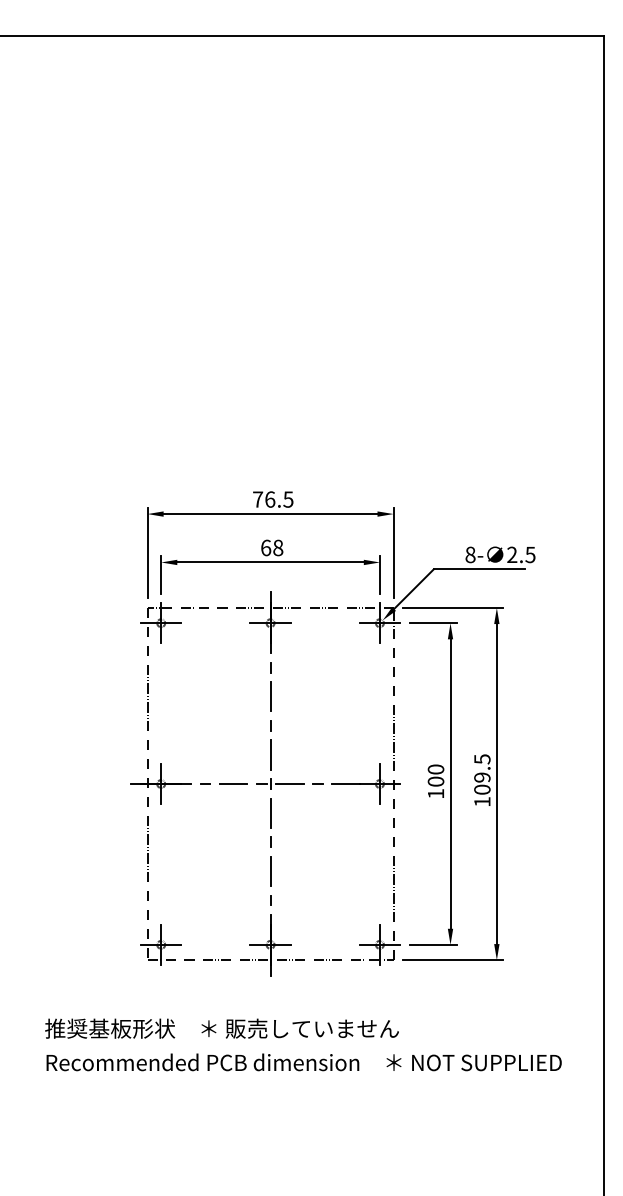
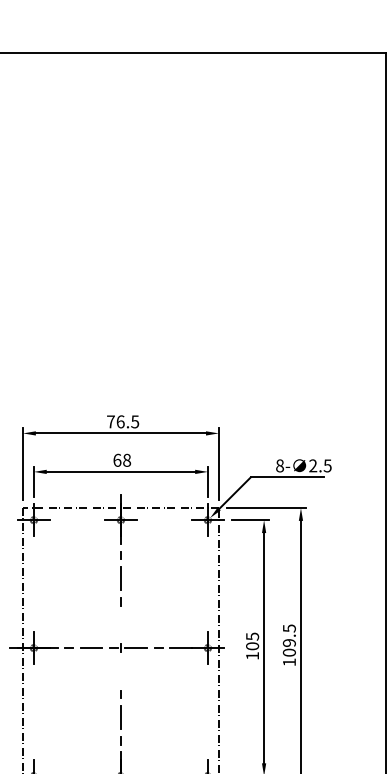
line: (270, 754) -> (120, 624), removed
text: (435, 769) -> (252, 636), 100 -> 105
line: (270, 813) -> (120, 671), removed

